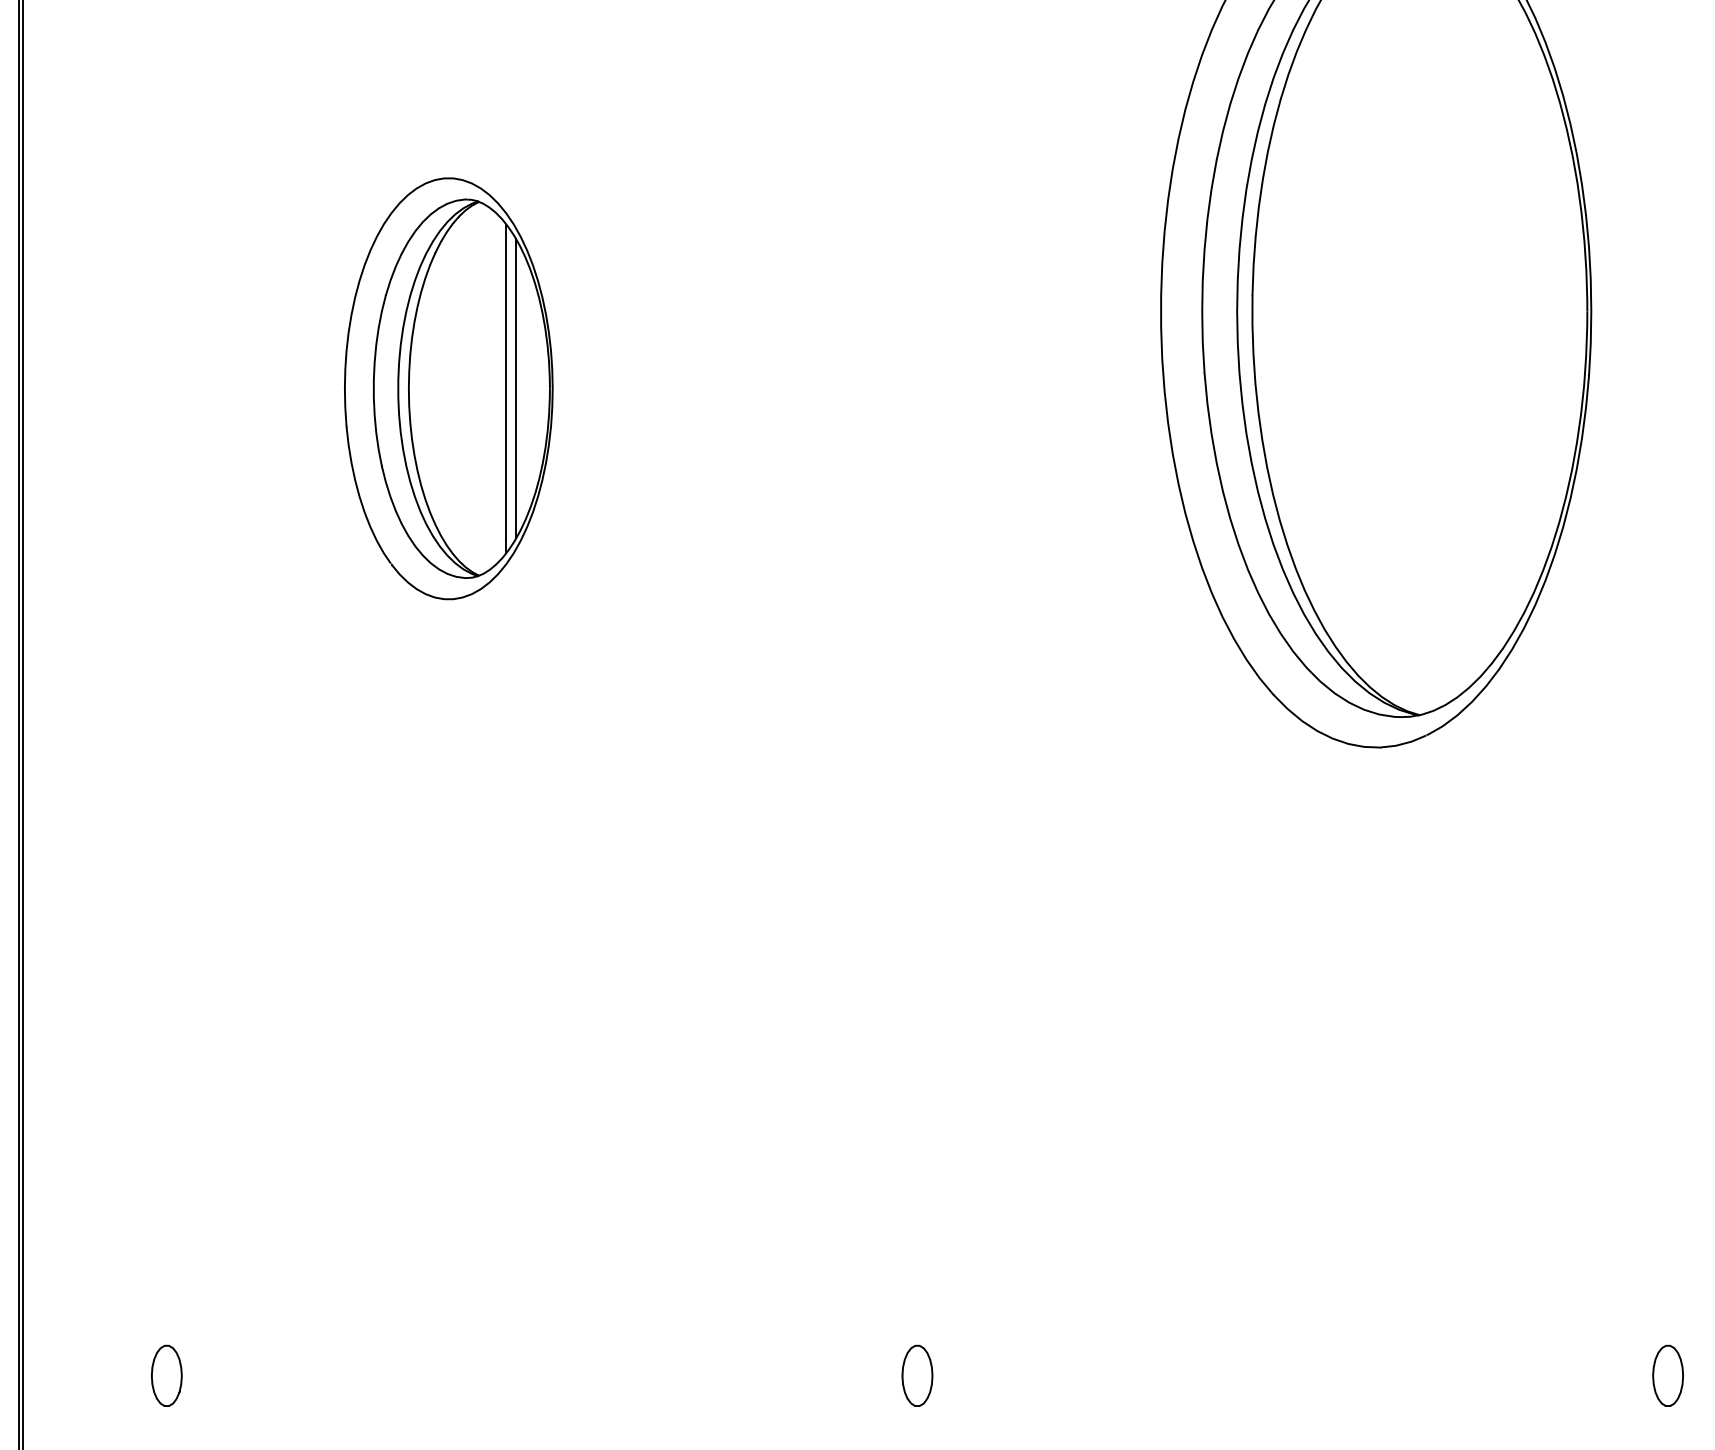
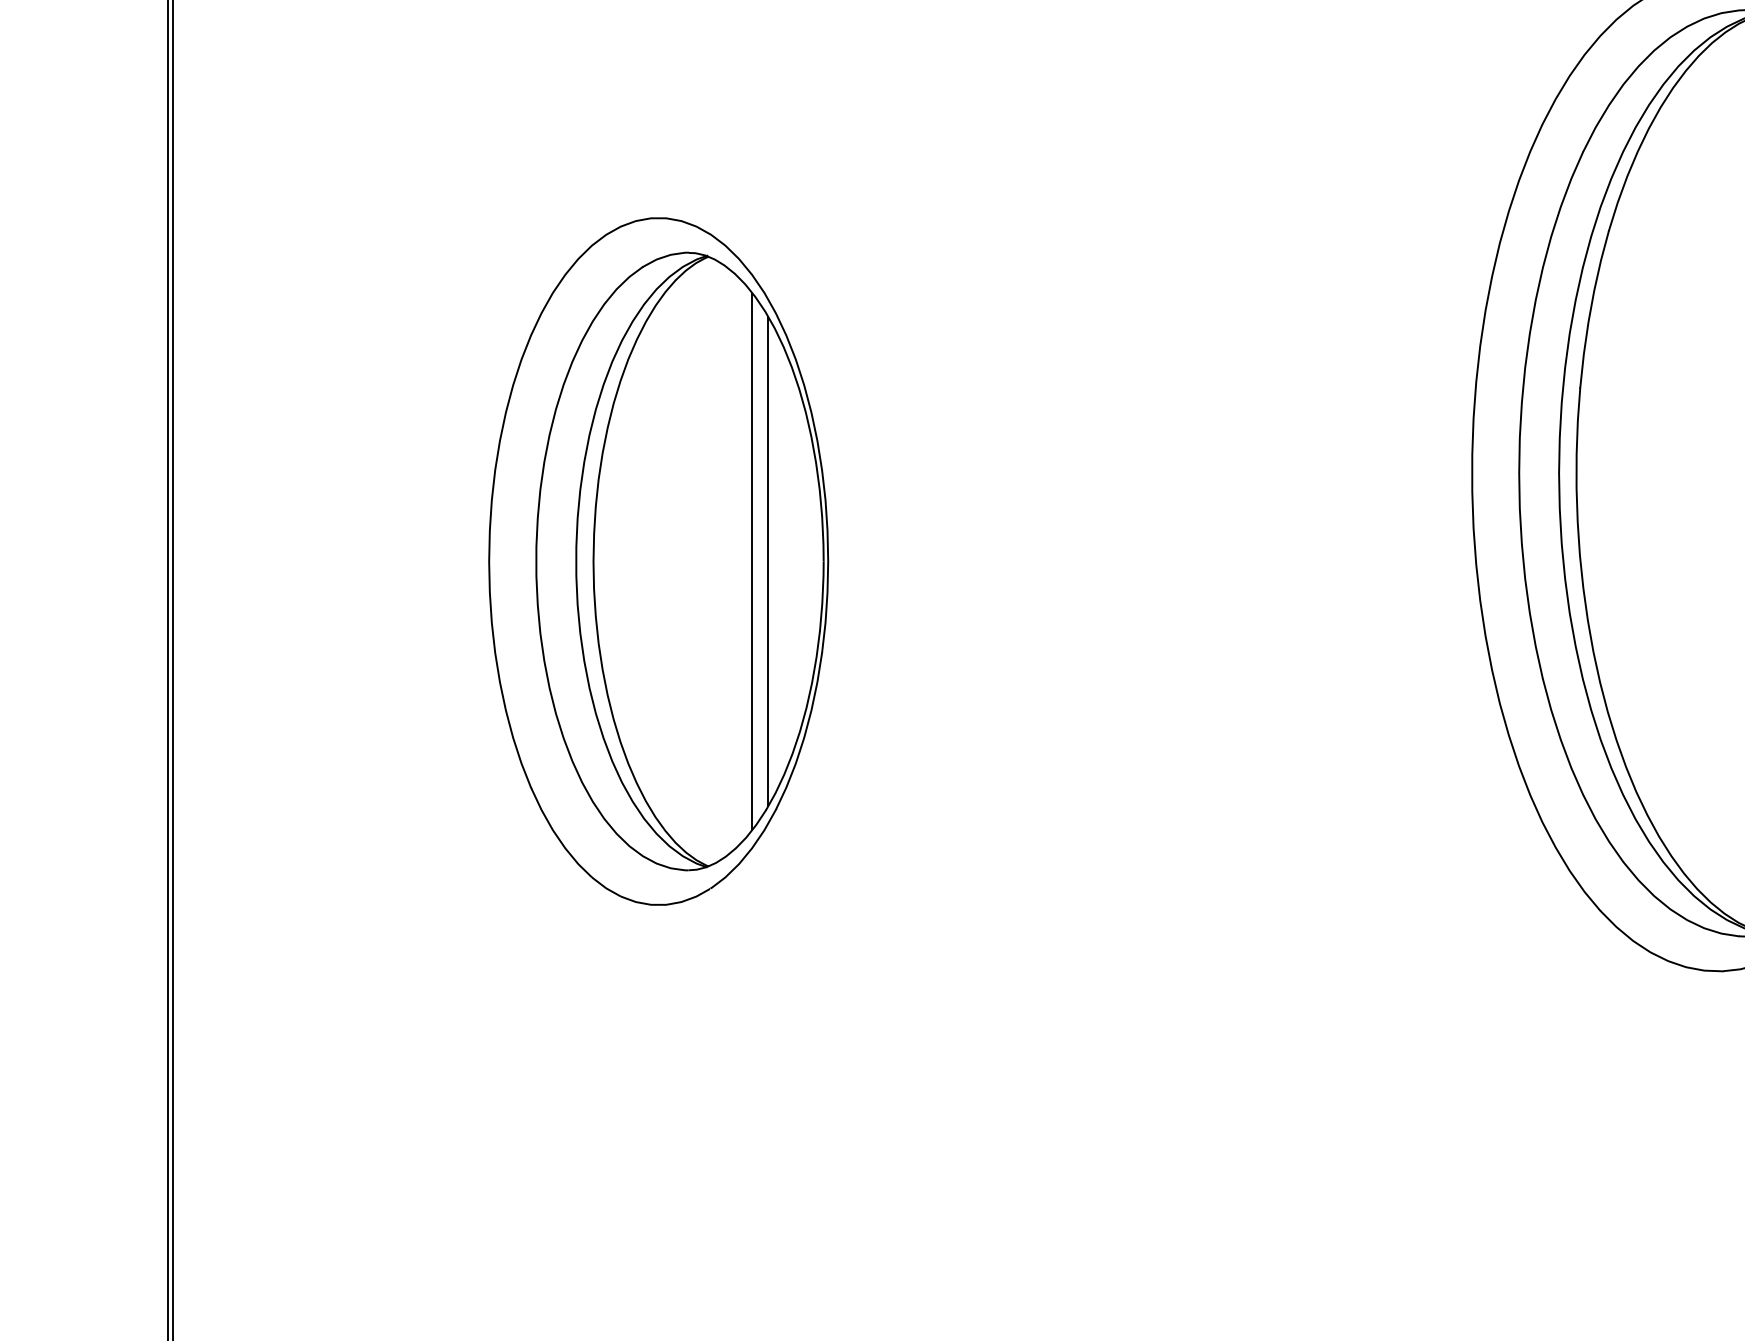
part: (448, 388) -> (658, 561), size x1.43

